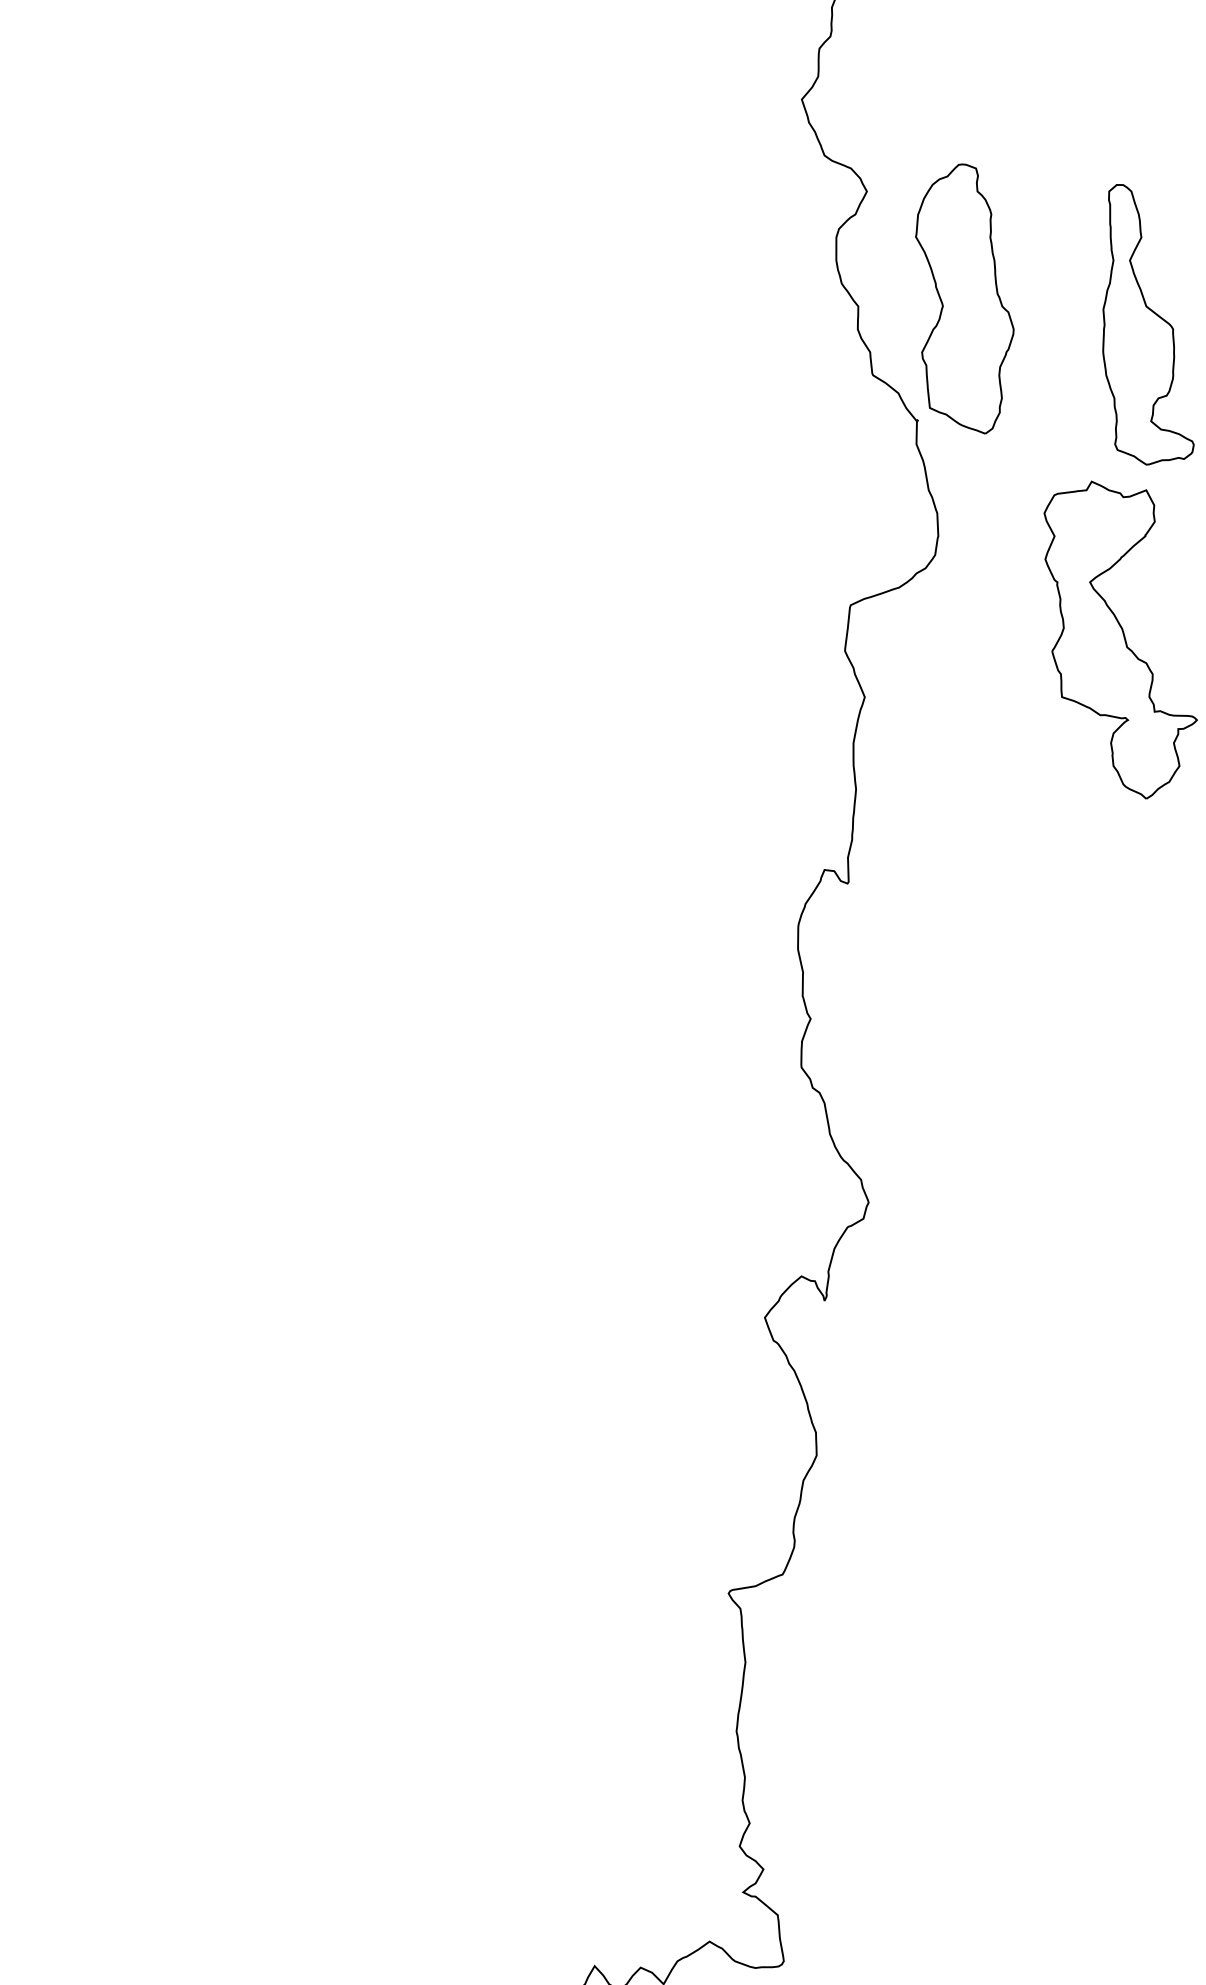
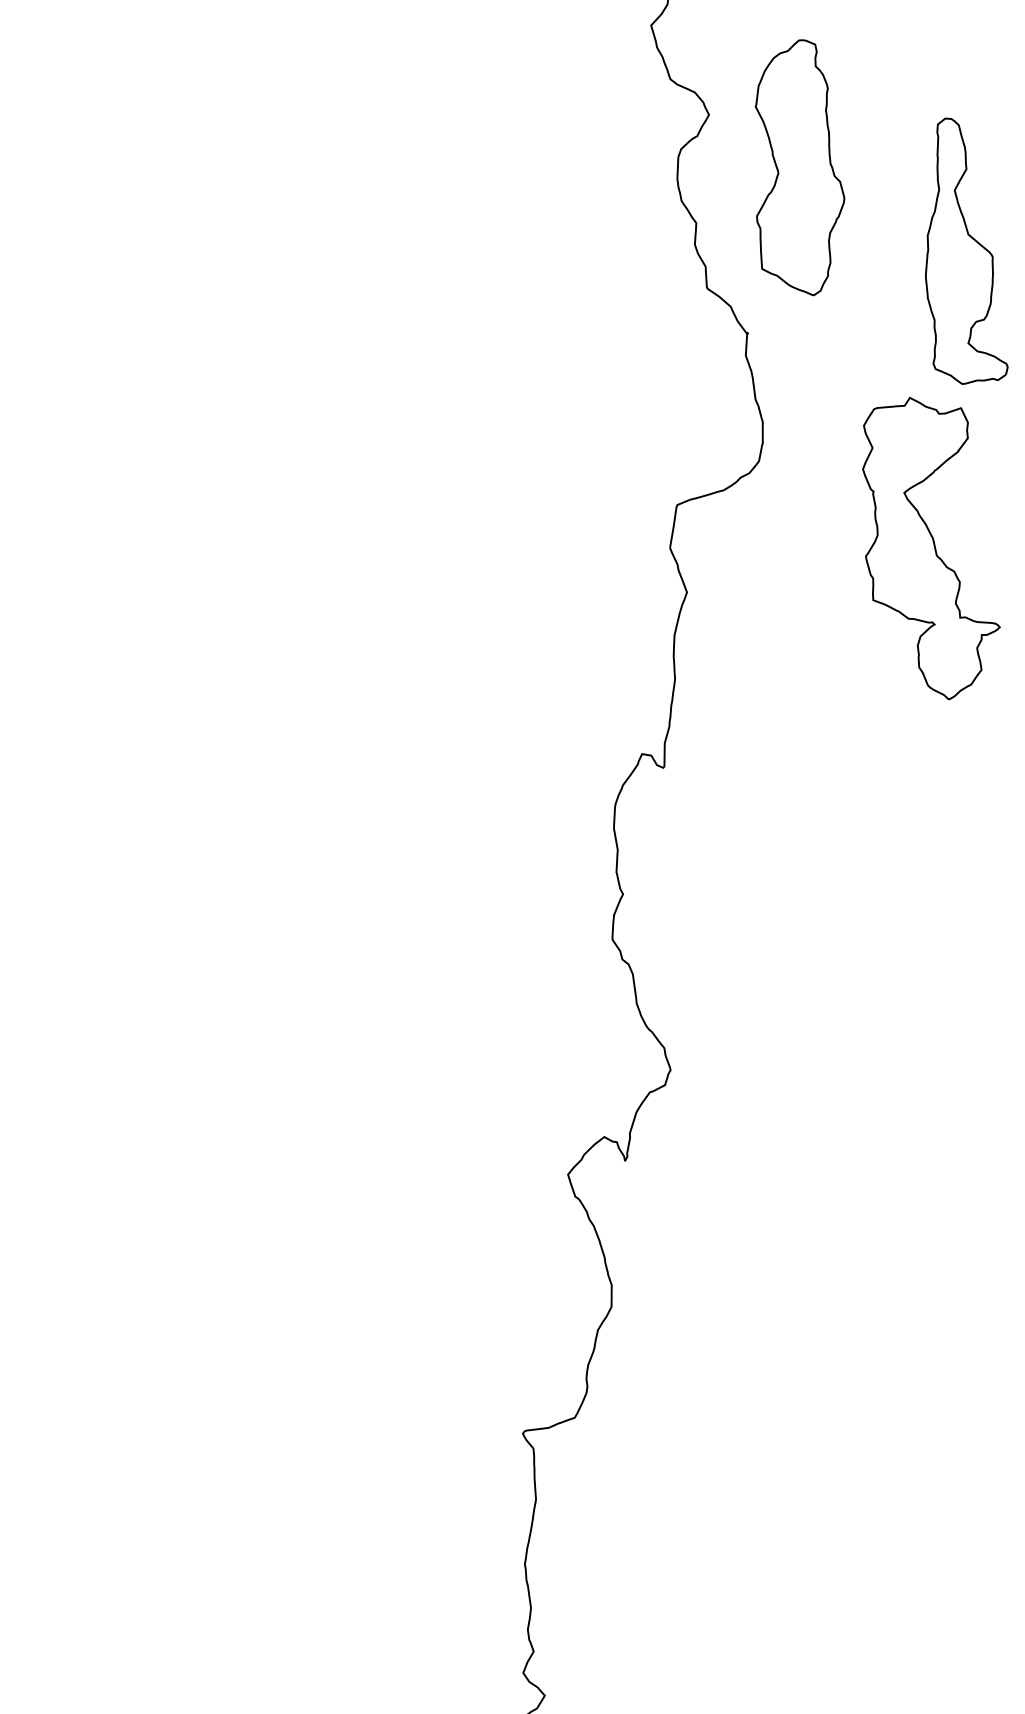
part: (964, 298) -> (799, 166), moved

